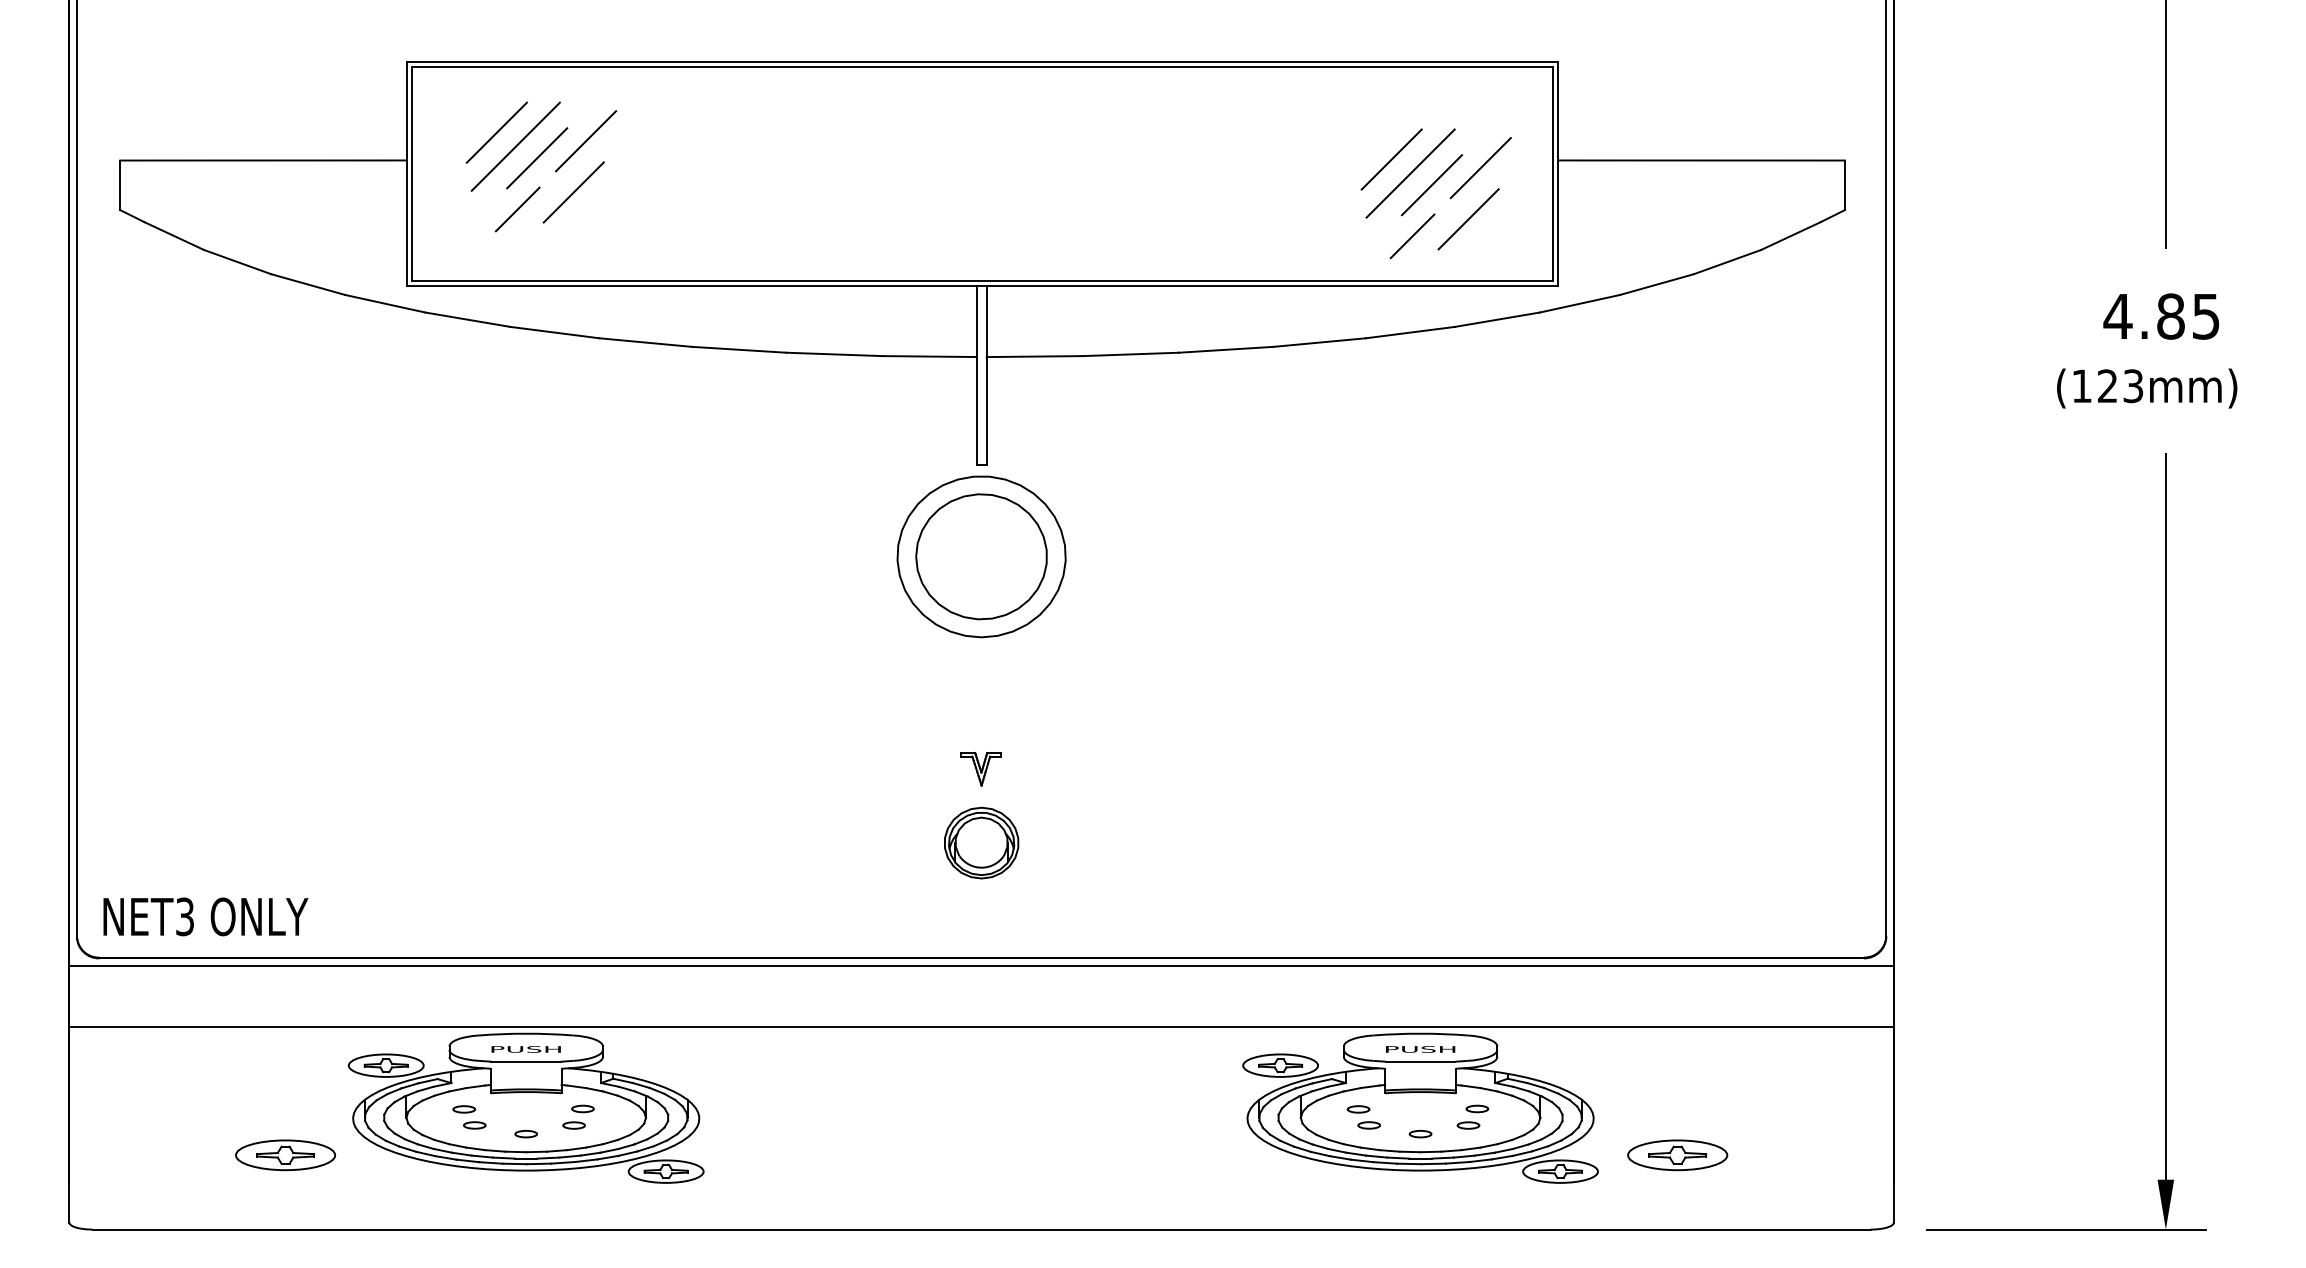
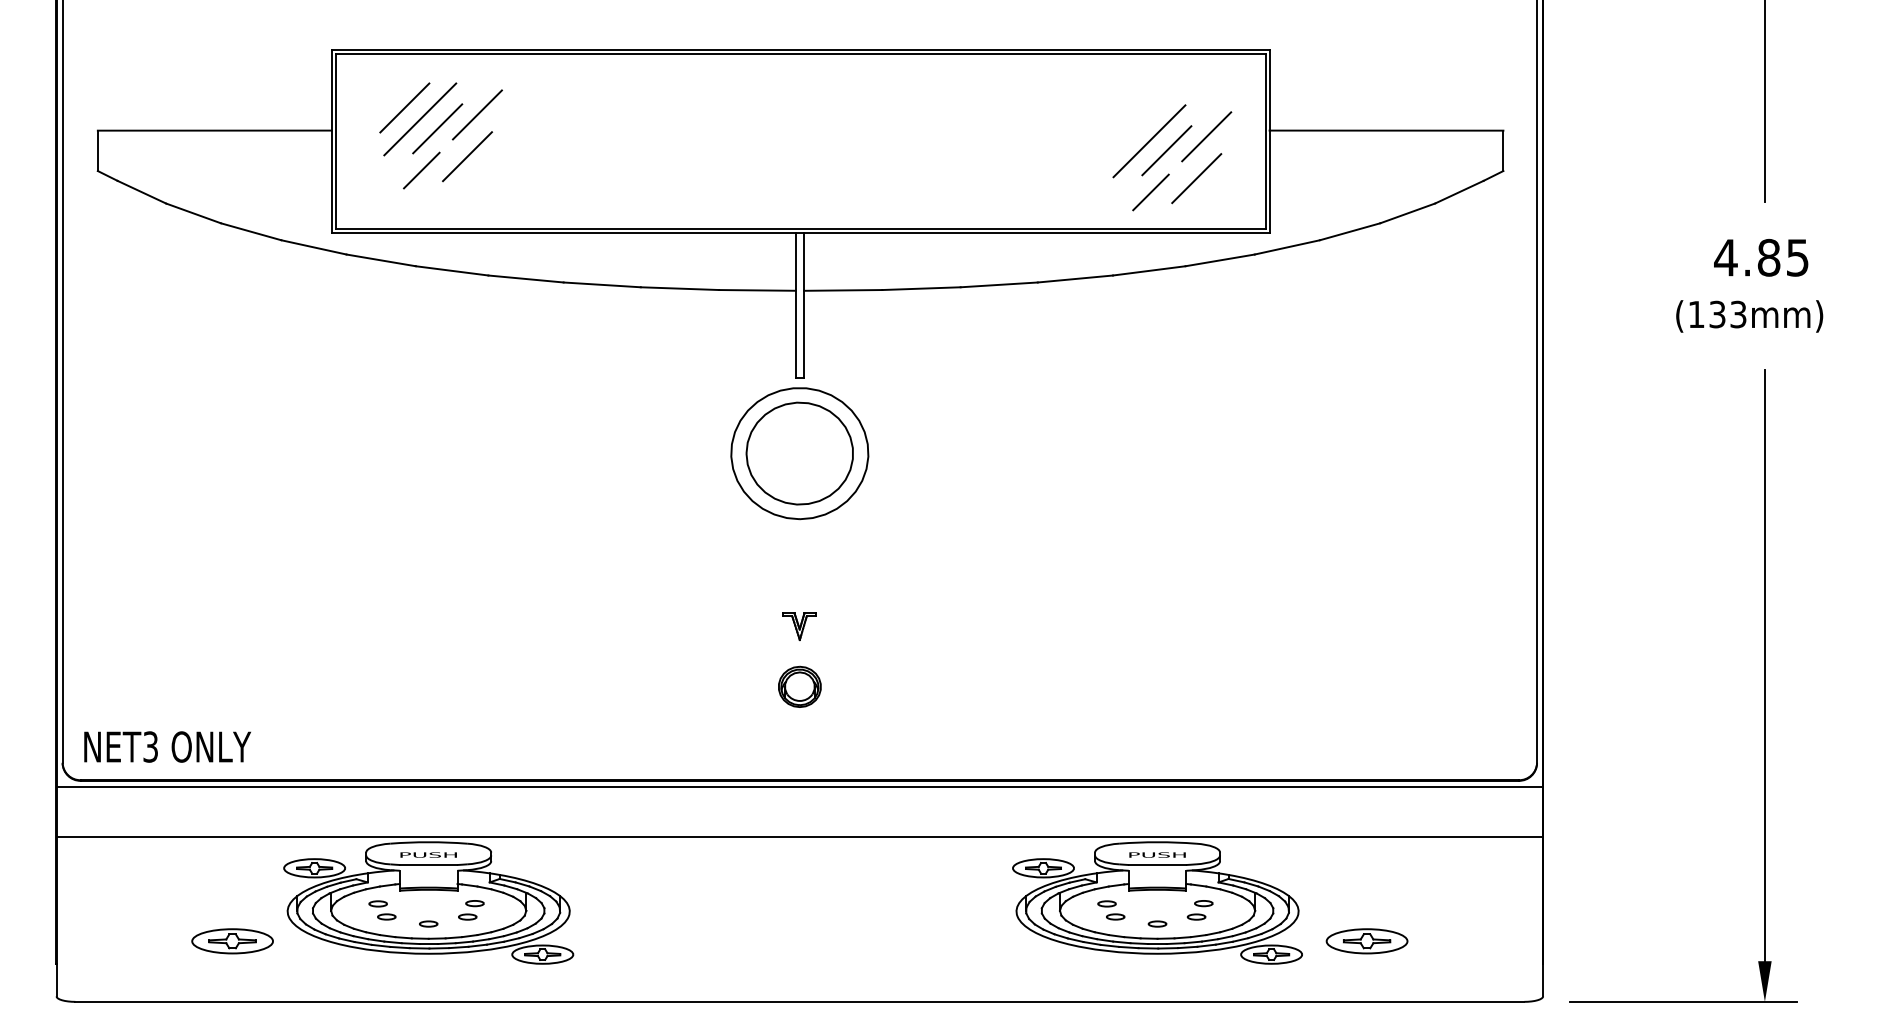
line: (1391, 159) -> (1133, 129), removed
text: (2107, 386) -> (1717, 314), (123mm) -> (133mm)
part: (981, 842) -> (799, 686), size x0.7

